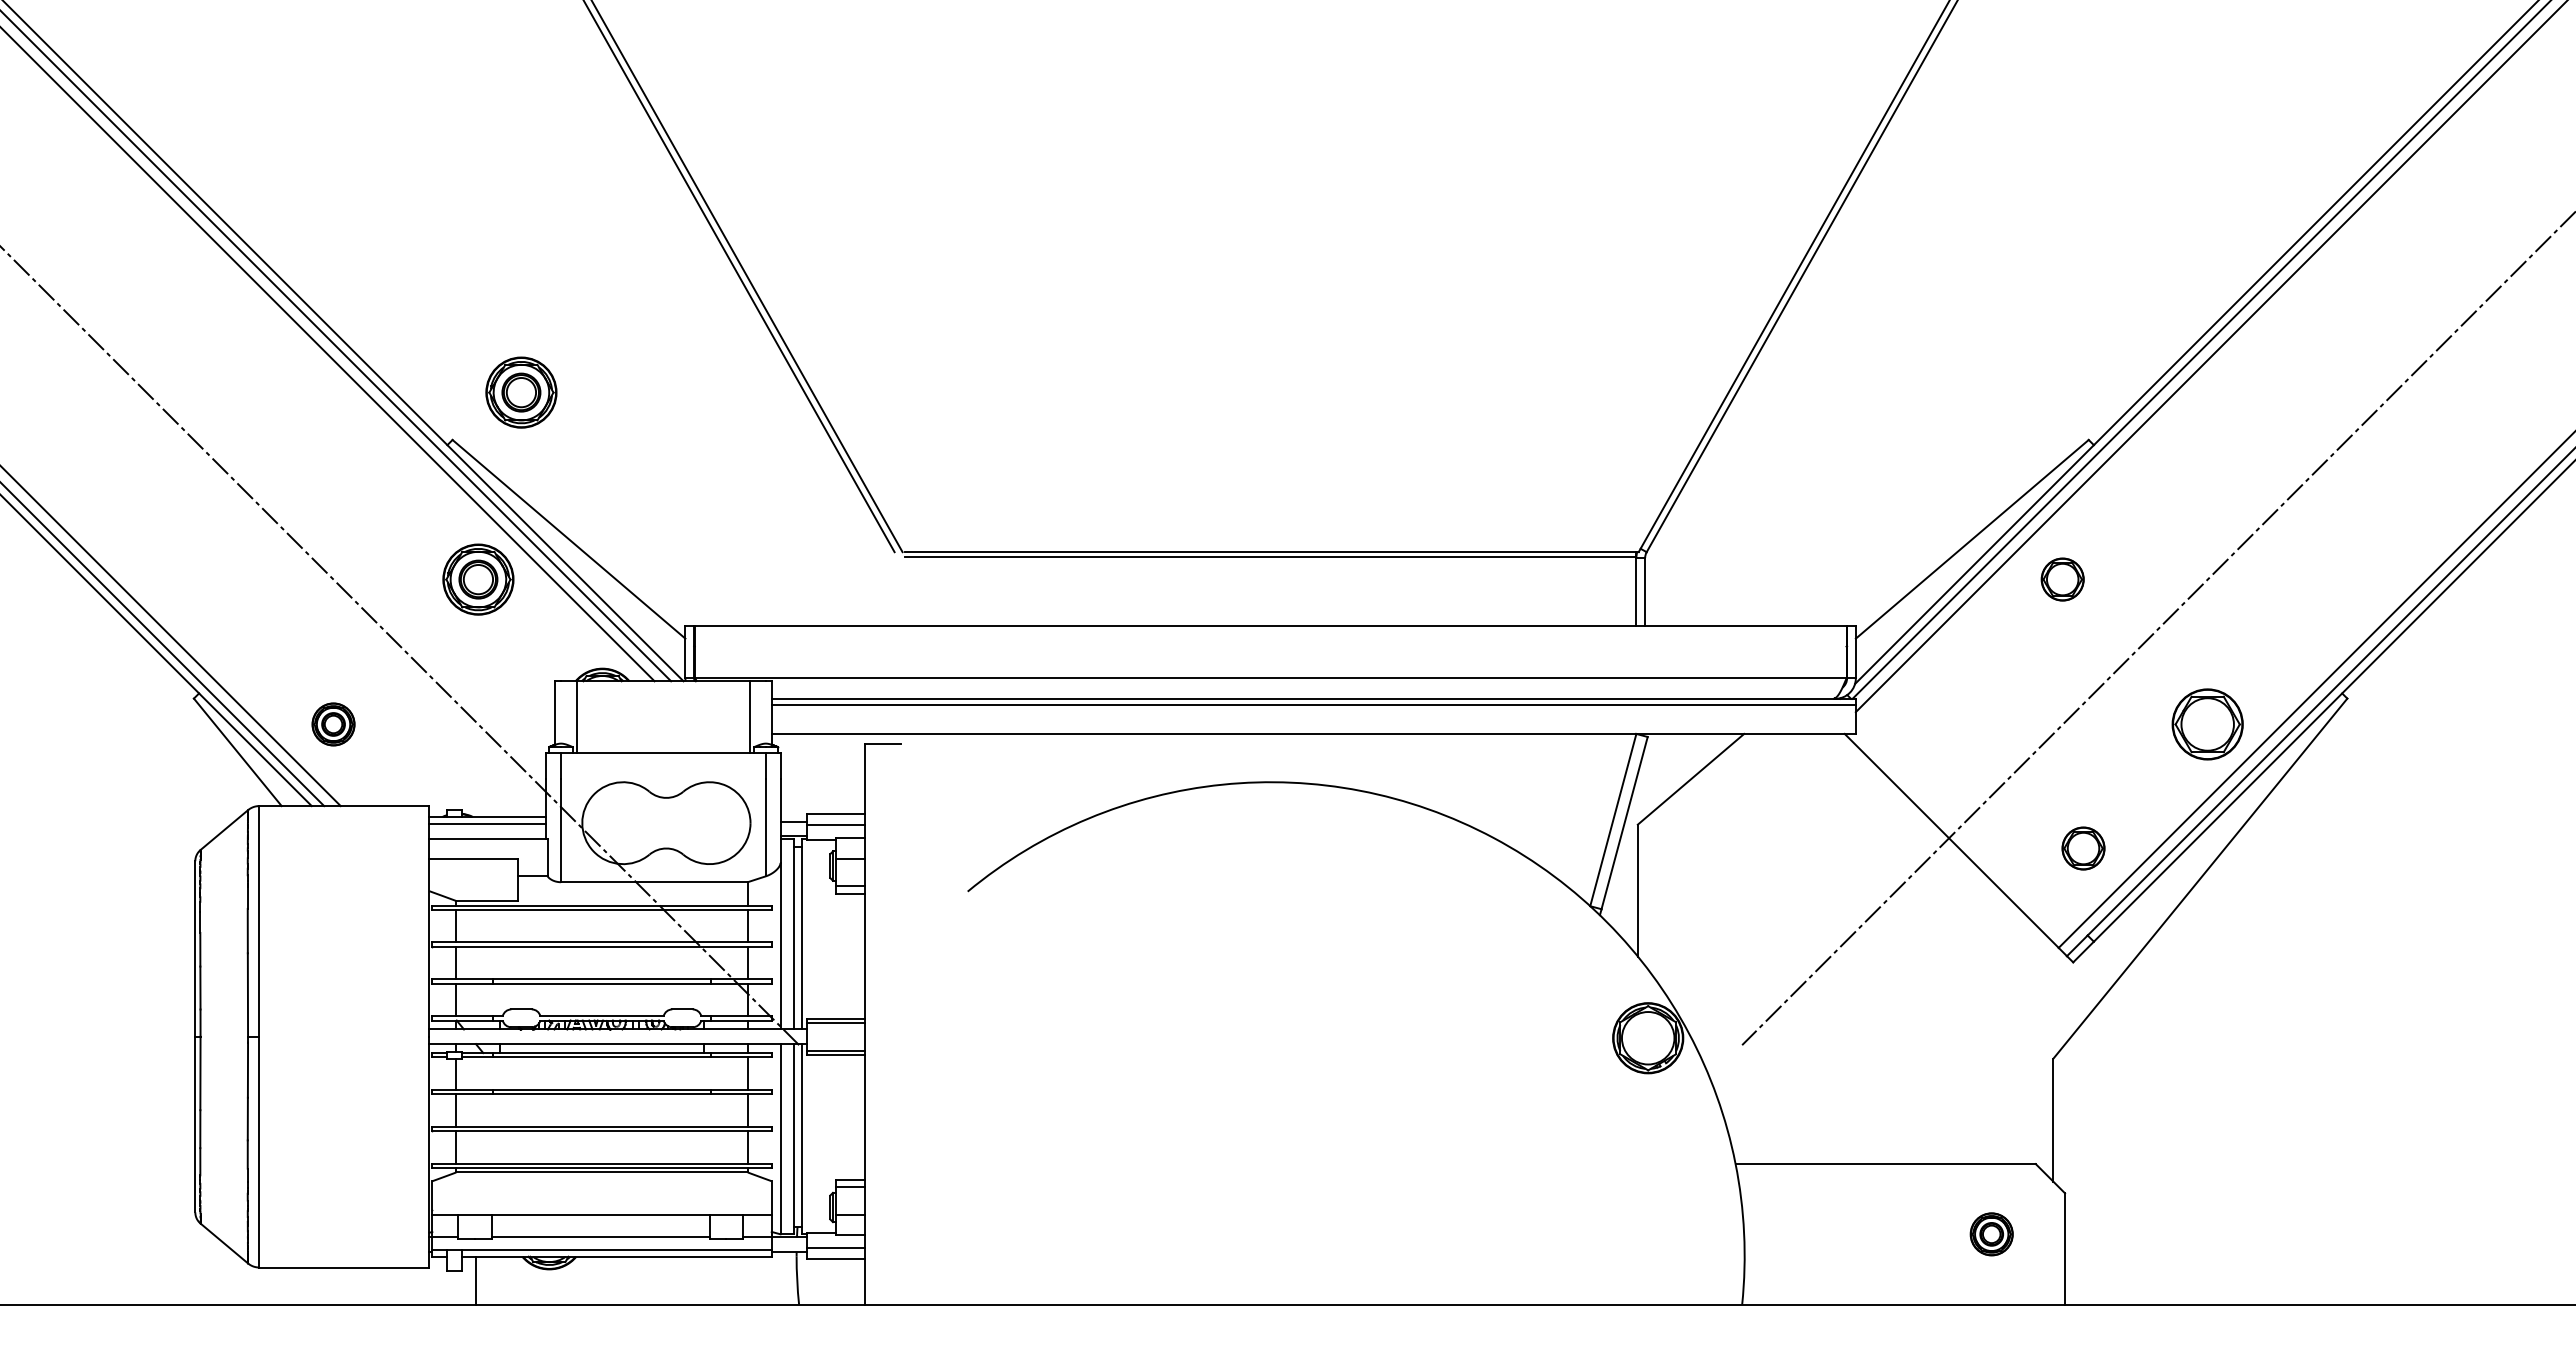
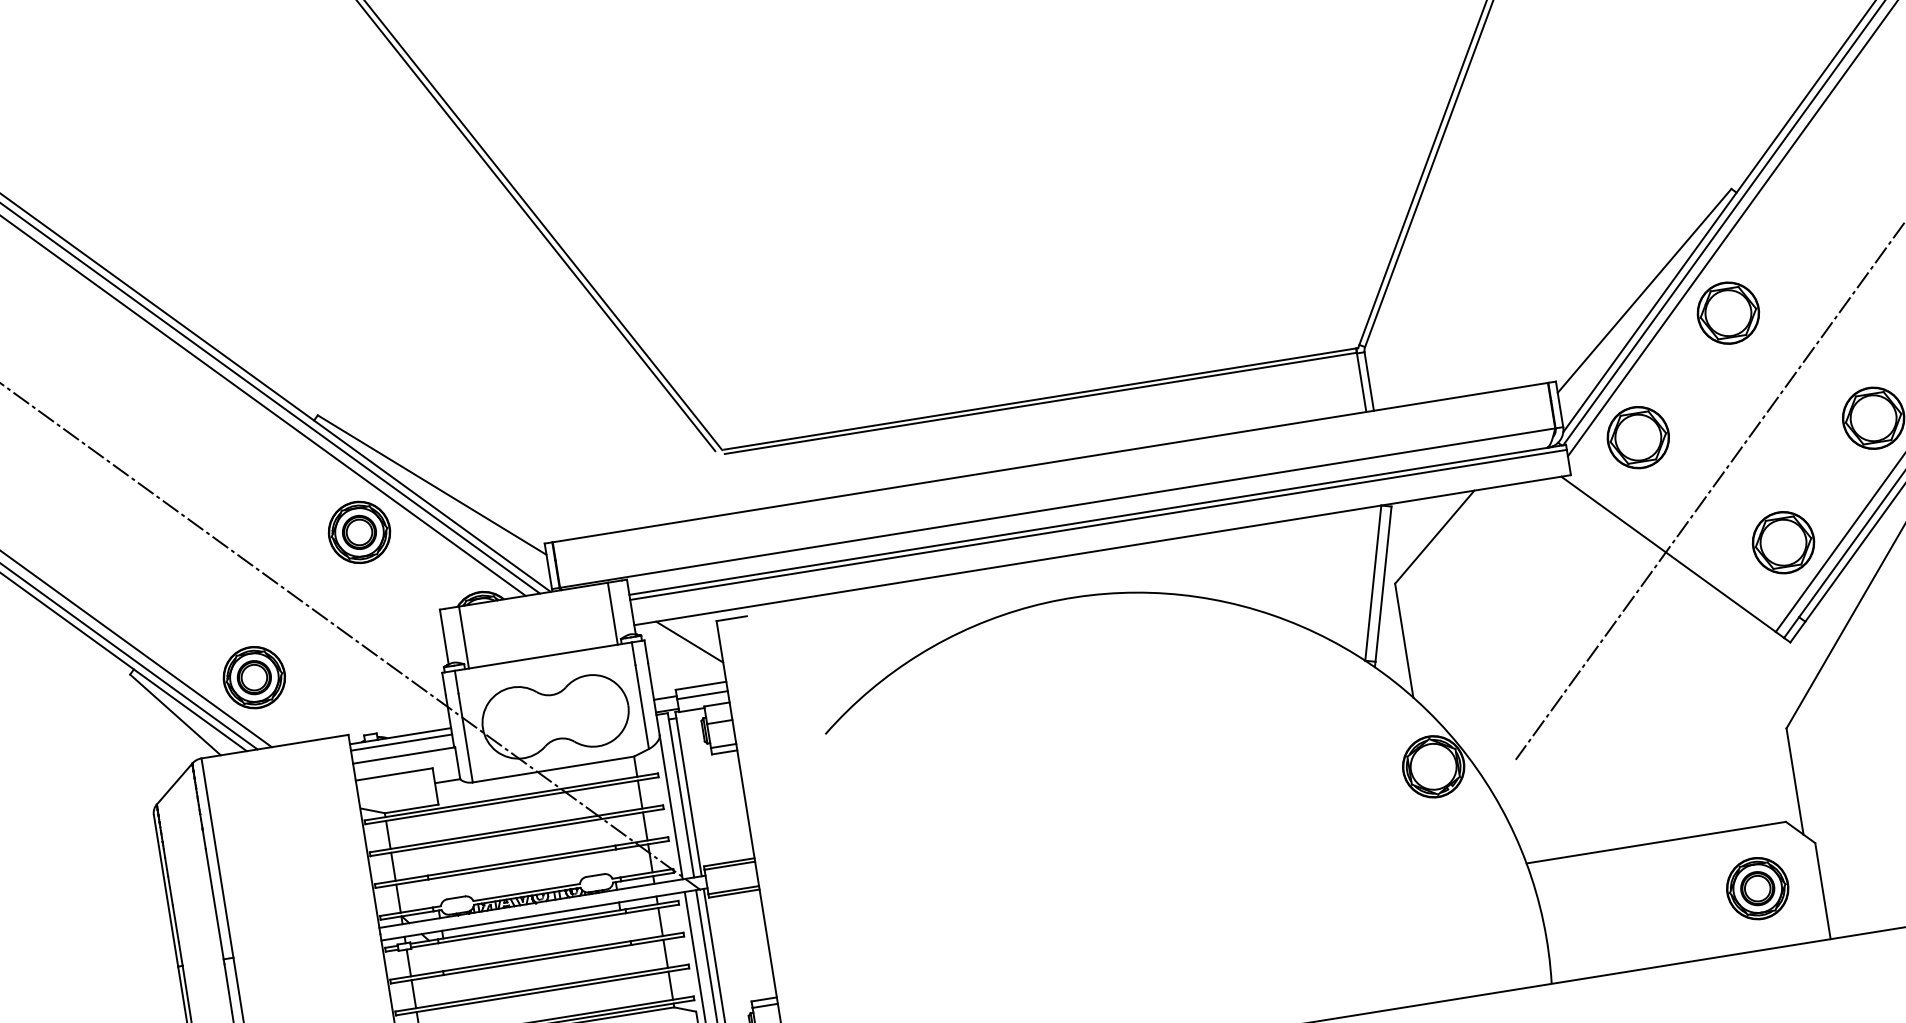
part: (521, 392) -> (370, 364), removed
part: (2062, 579) -> (1728, 313), size x1.67
part: (1938, 703) -> (1638, 437), added
part: (333, 724) -> (254, 677), size x1.67
line: (831, 762) -> (689, 641), added
part: (2083, 848) -> (1783, 542), size x1.67
part: (1991, 1234) -> (1757, 888), size x1.67

